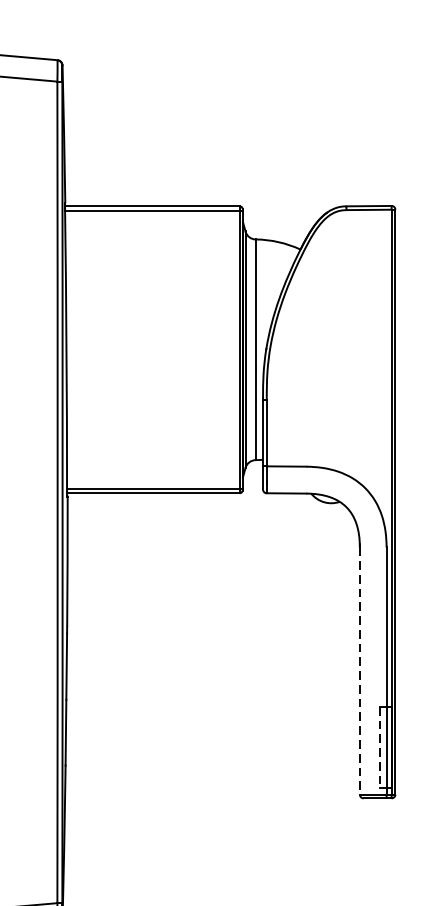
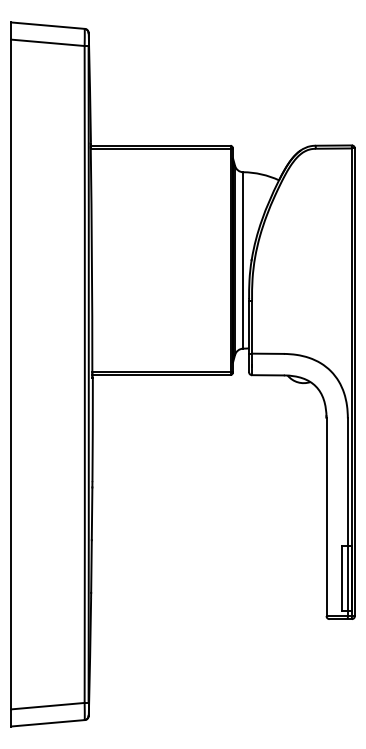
line: (359, 671) -> (326, 517), dashed -> solid
line: (379, 747) -> (342, 578), dashed -> solid

